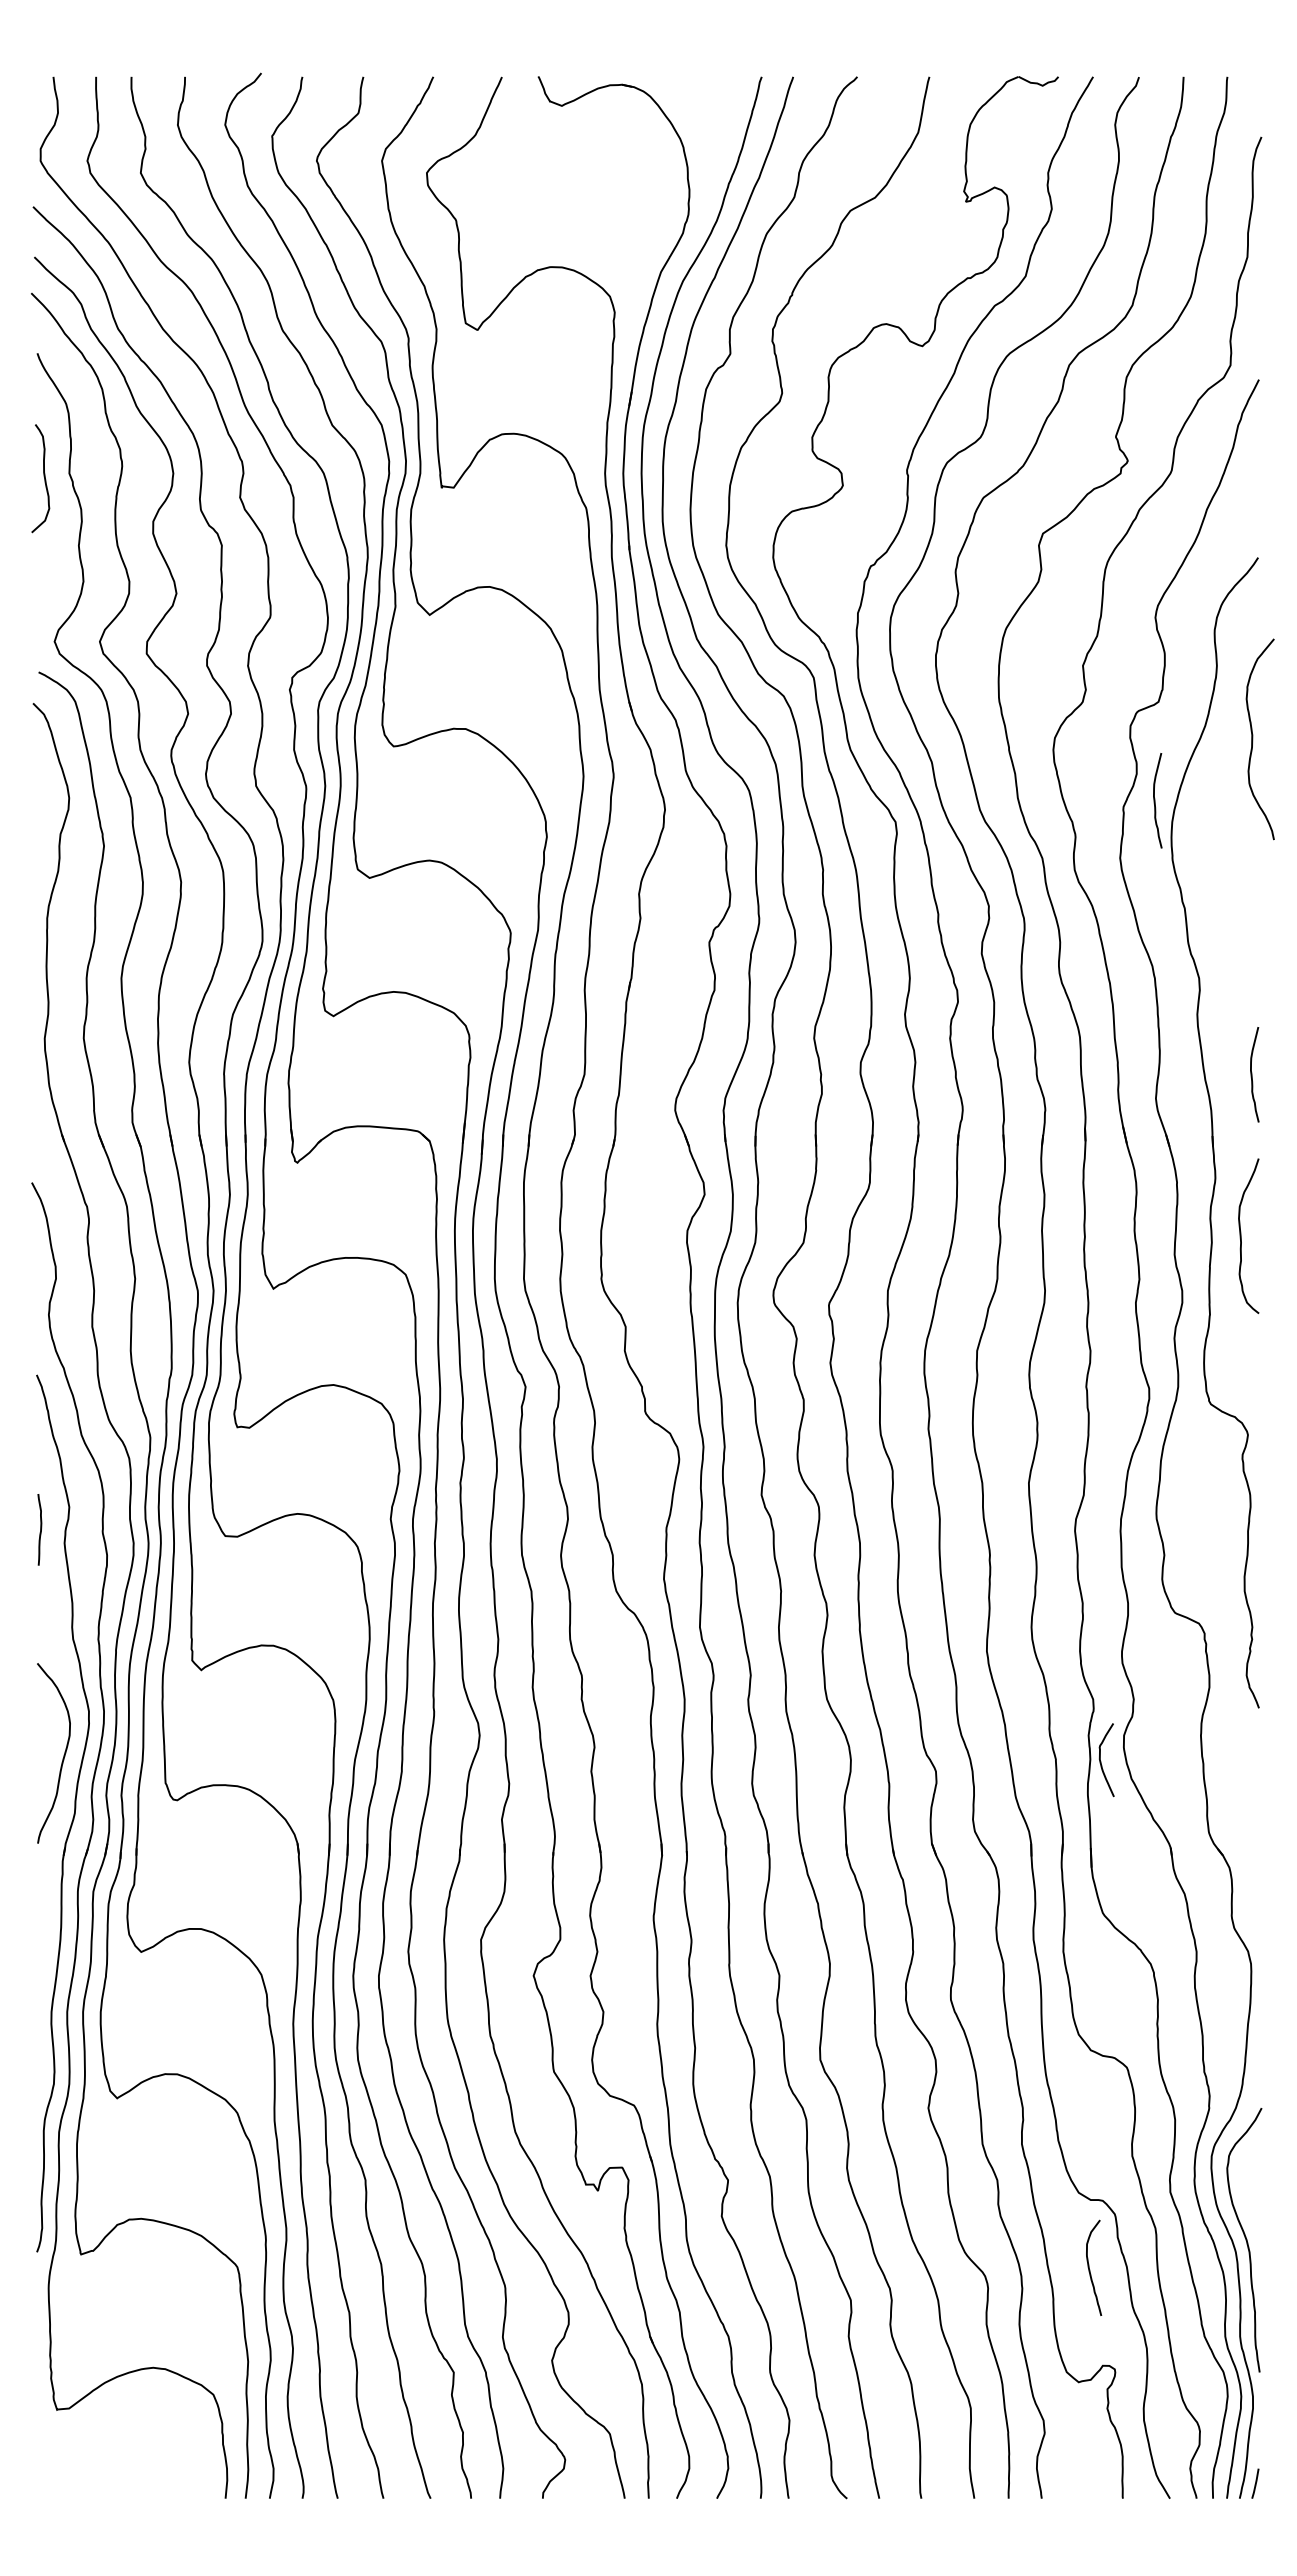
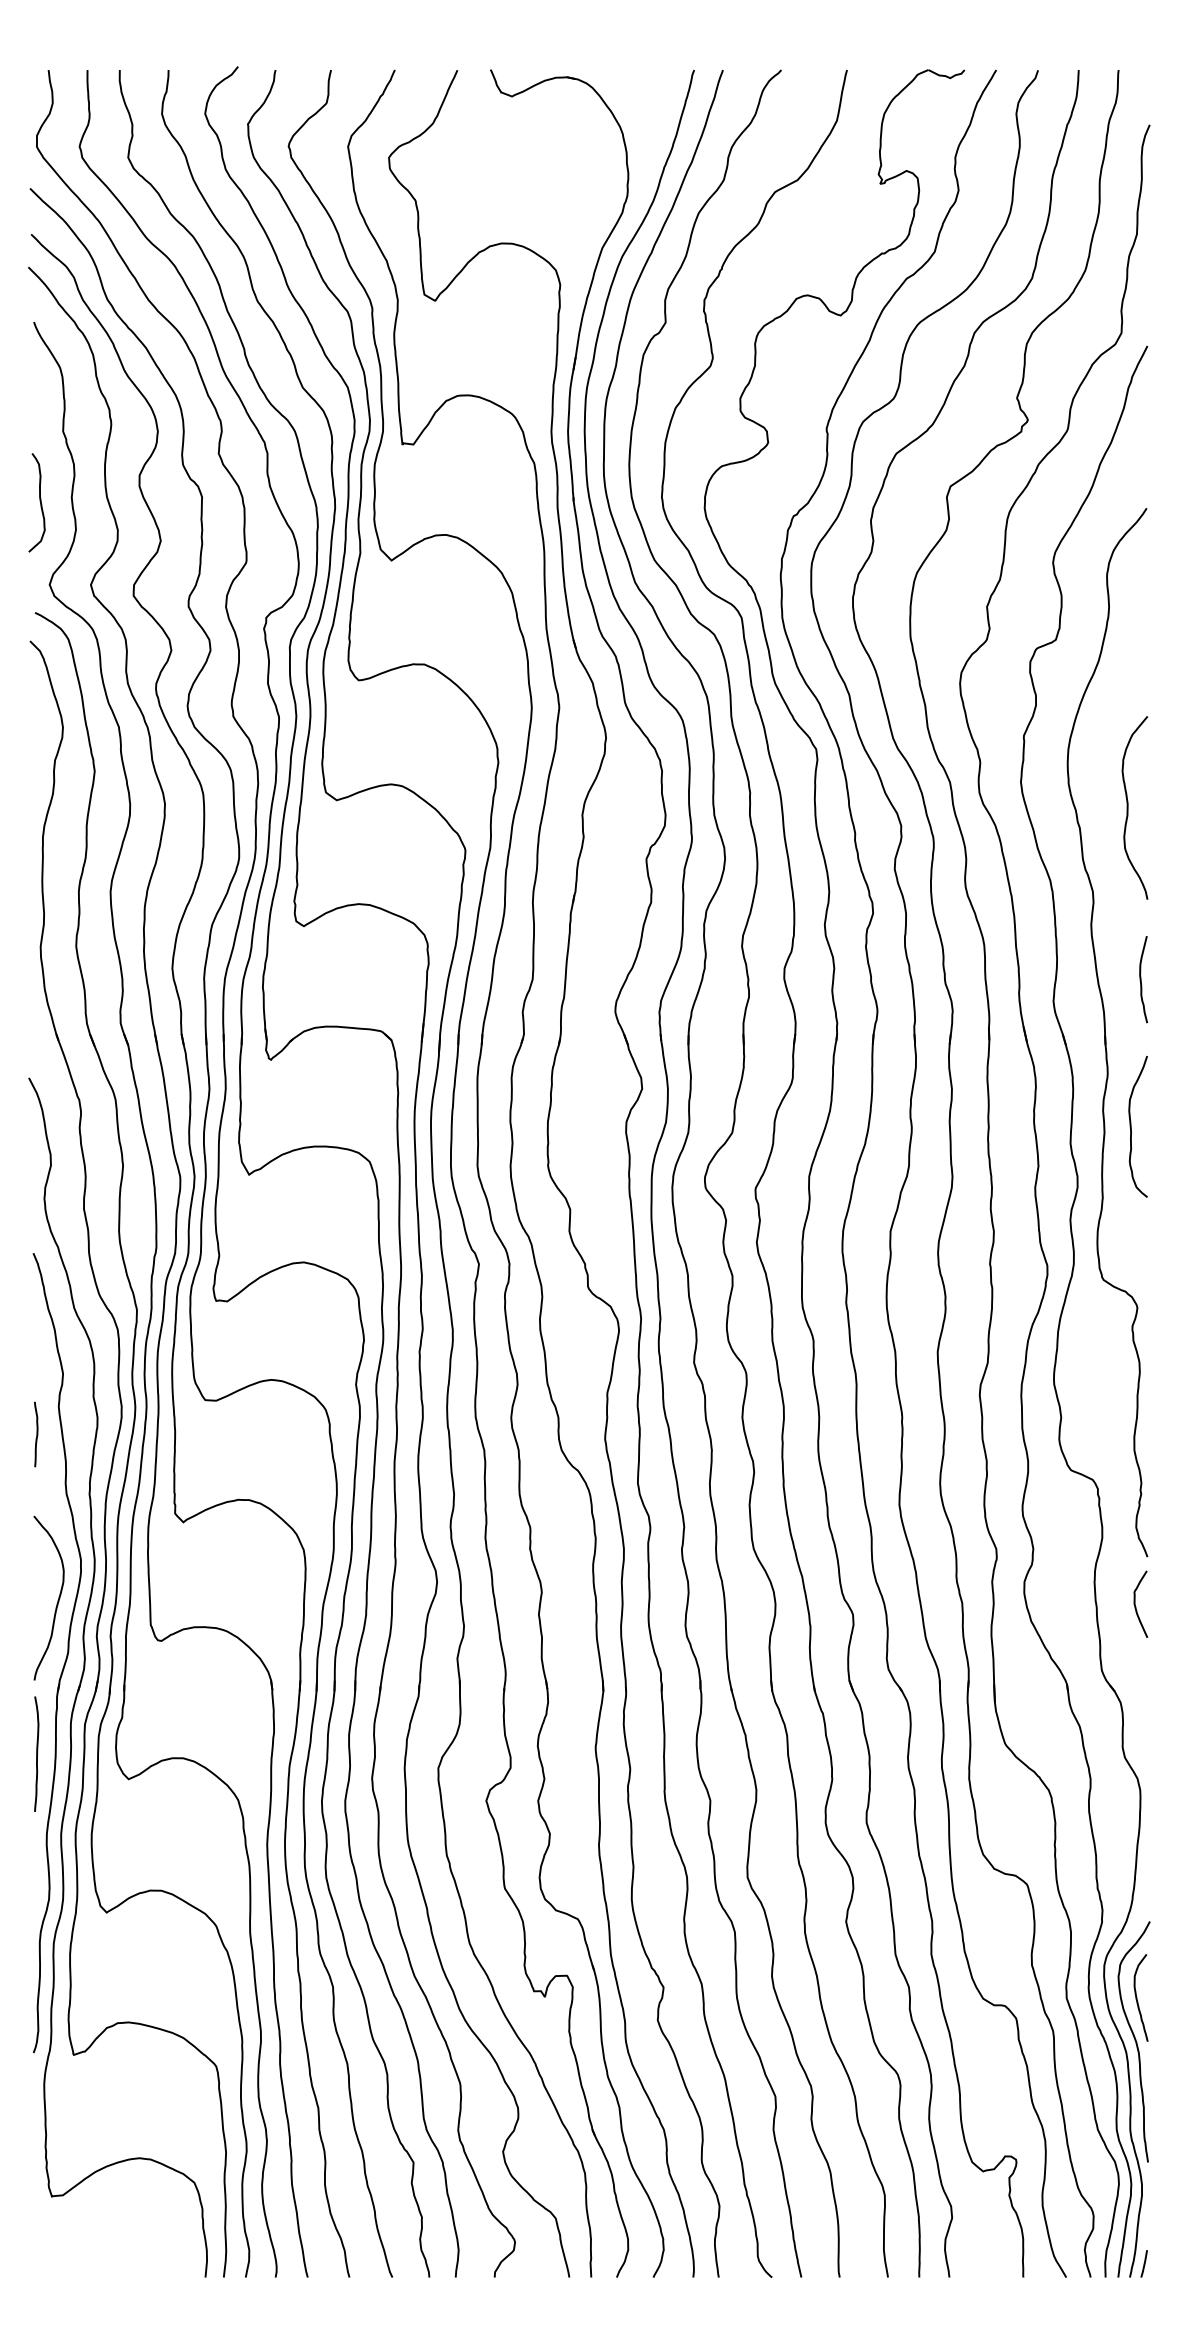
curve: (43, 476) -> (39, 500), moved
curve: (1253, 739) -> (1128, 808), moved
curve: (1155, 800) -> (1053, 729), removed
curve: (40, 1529) -> (36, 1434), moved
curve: (1101, 1761) -> (1136, 1605), moved
curve: (40, 1924) -> (36, 1754), added
curve: (1090, 2269) -> (1137, 1999), moved

